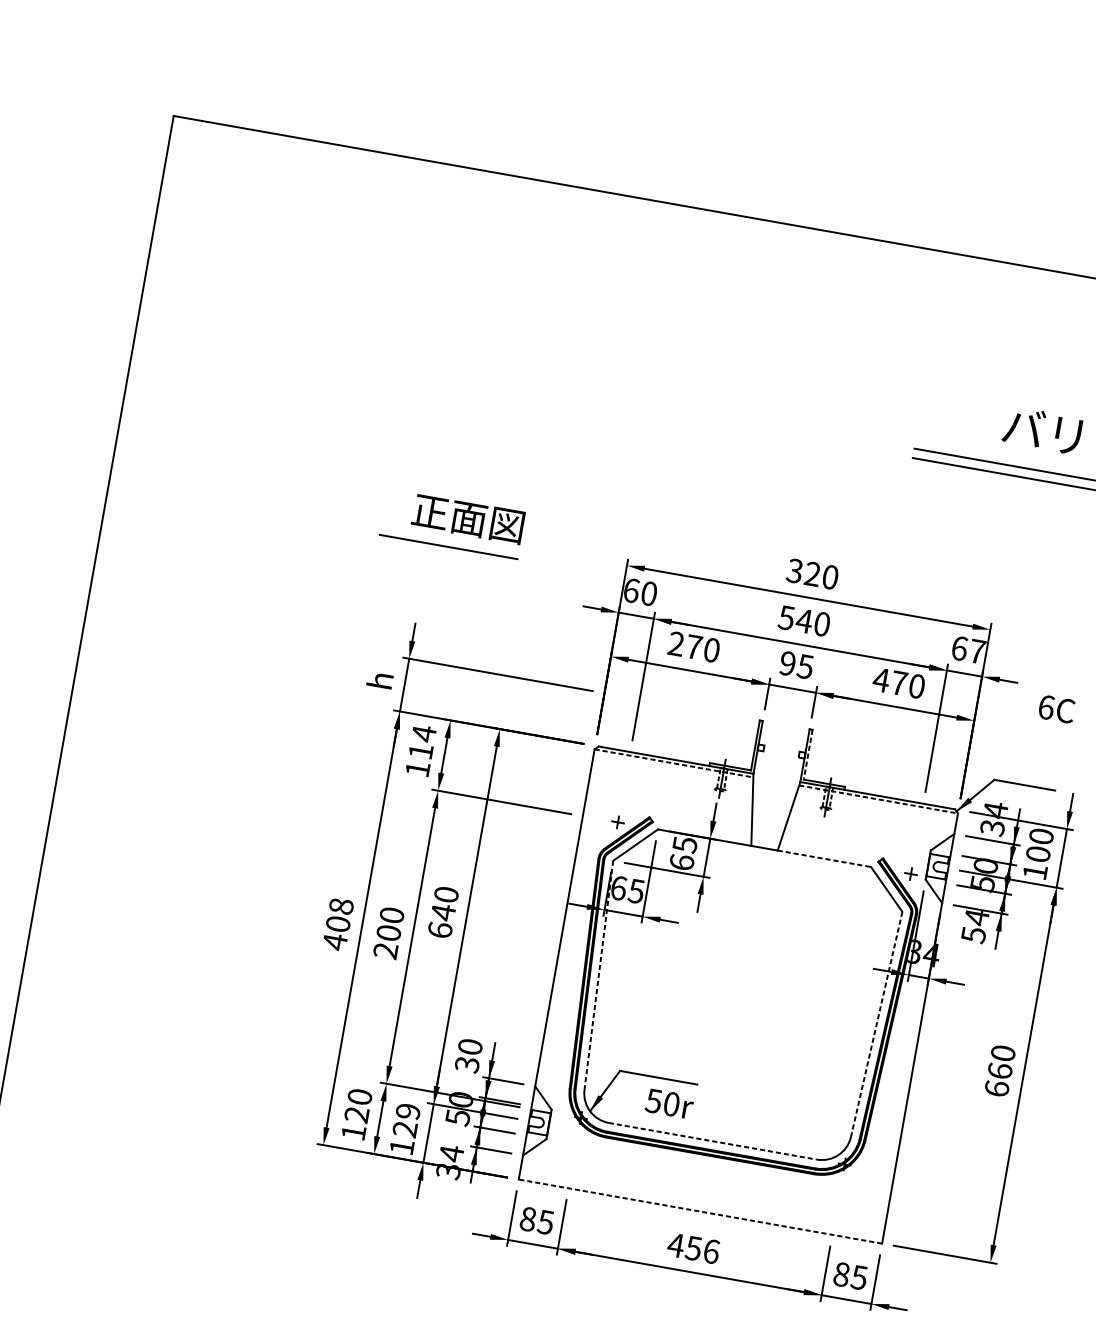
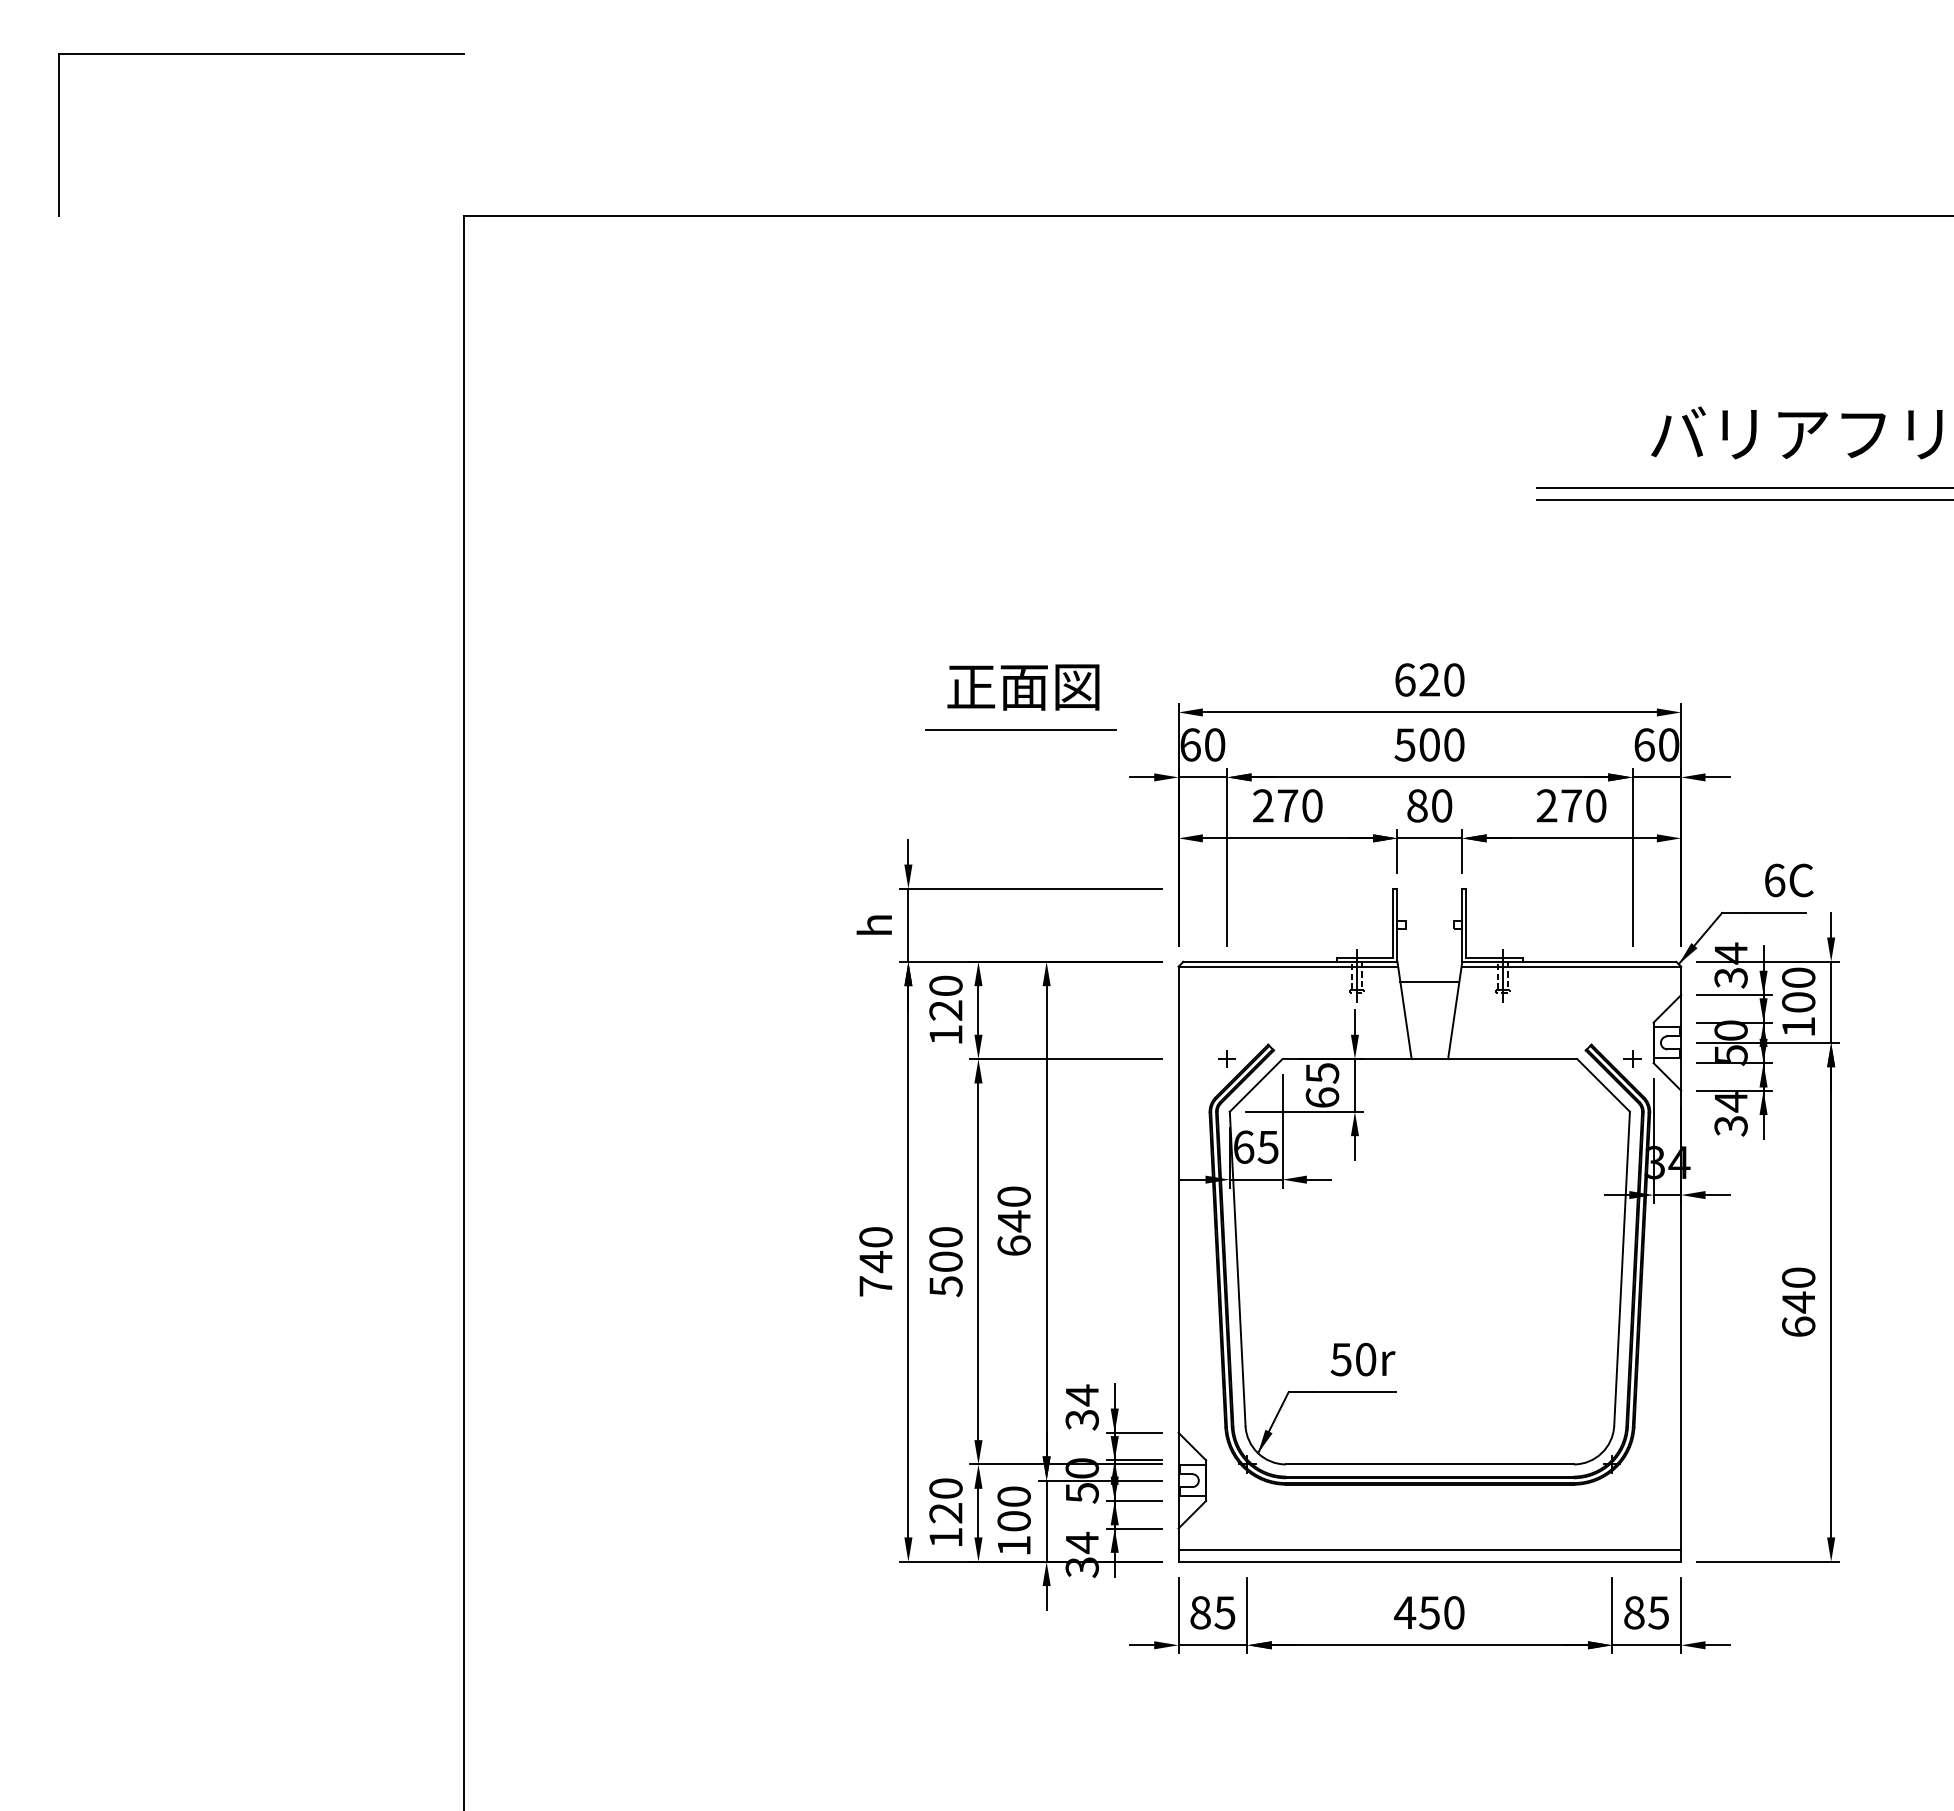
text: (468, 519) -> (1023, 687), moved
line: (448, 546) -> (1020, 729), moved
text: (794, 570) -> (1404, 679), 320 -> 620
text: (804, 620) -> (1429, 744), 540 -> 500
text: (977, 651) -> (1669, 744), 67 -> 60
text: (796, 664) -> (1429, 805), 95 -> 80
text: (881, 679) -> (1546, 805), 470 -> 270
text: (1057, 709) -> (1789, 880), moved
text: (422, 741) -> (945, 997), 114 -> 120
line: (808, 754) -> (1466, 923), dashed -> solid
line: (674, 763) -> (1288, 966), dashed -> solid
line: (774, 792) -> (1429, 982), added
line: (878, 799) -> (1571, 966), dashed -> solid
line: (824, 859) -> (1512, 1059), dashed -> solid
text: (337, 924) -> (875, 1262), 408 -> 740
text: (973, 935) -> (1730, 1126), 54 -> 34
text: (385, 950) -> (945, 1286), 200 -> 500
line: (598, 975) -> (1237, 1269), dashed -> solid
line: (876, 1024) -> (1622, 1269), dashed -> solid
text: (470, 1047) -> (1082, 1395), 30 -> 34
text: (999, 1071) -> (1798, 1302), 660 -> 640
text: (669, 1103) -> (1362, 1359), moved
text: (406, 1120) -> (1013, 1508), 129 -> 100
line: (712, 1141) -> (1429, 1464), dashed -> solid
line: (701, 1202) -> (1429, 1549), added
line: (700, 1211) -> (1429, 1561), dashed -> solid
text: (711, 1251) -> (1454, 1612), 456 -> 450

